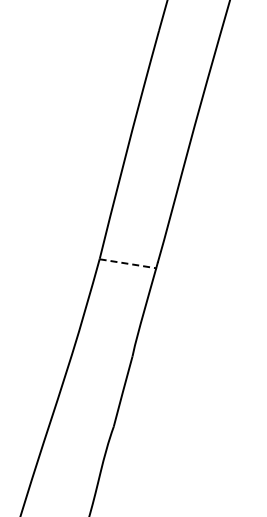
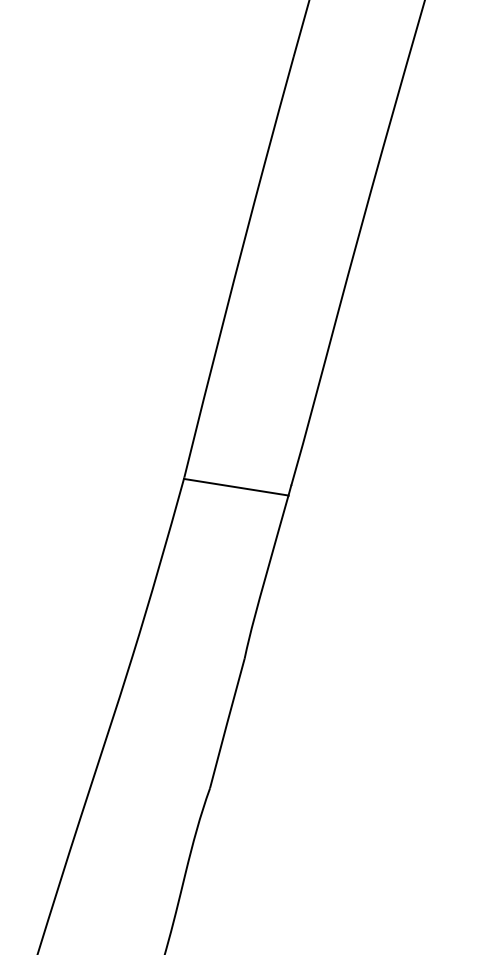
line: (127, 263) -> (235, 486), dashed -> solid

